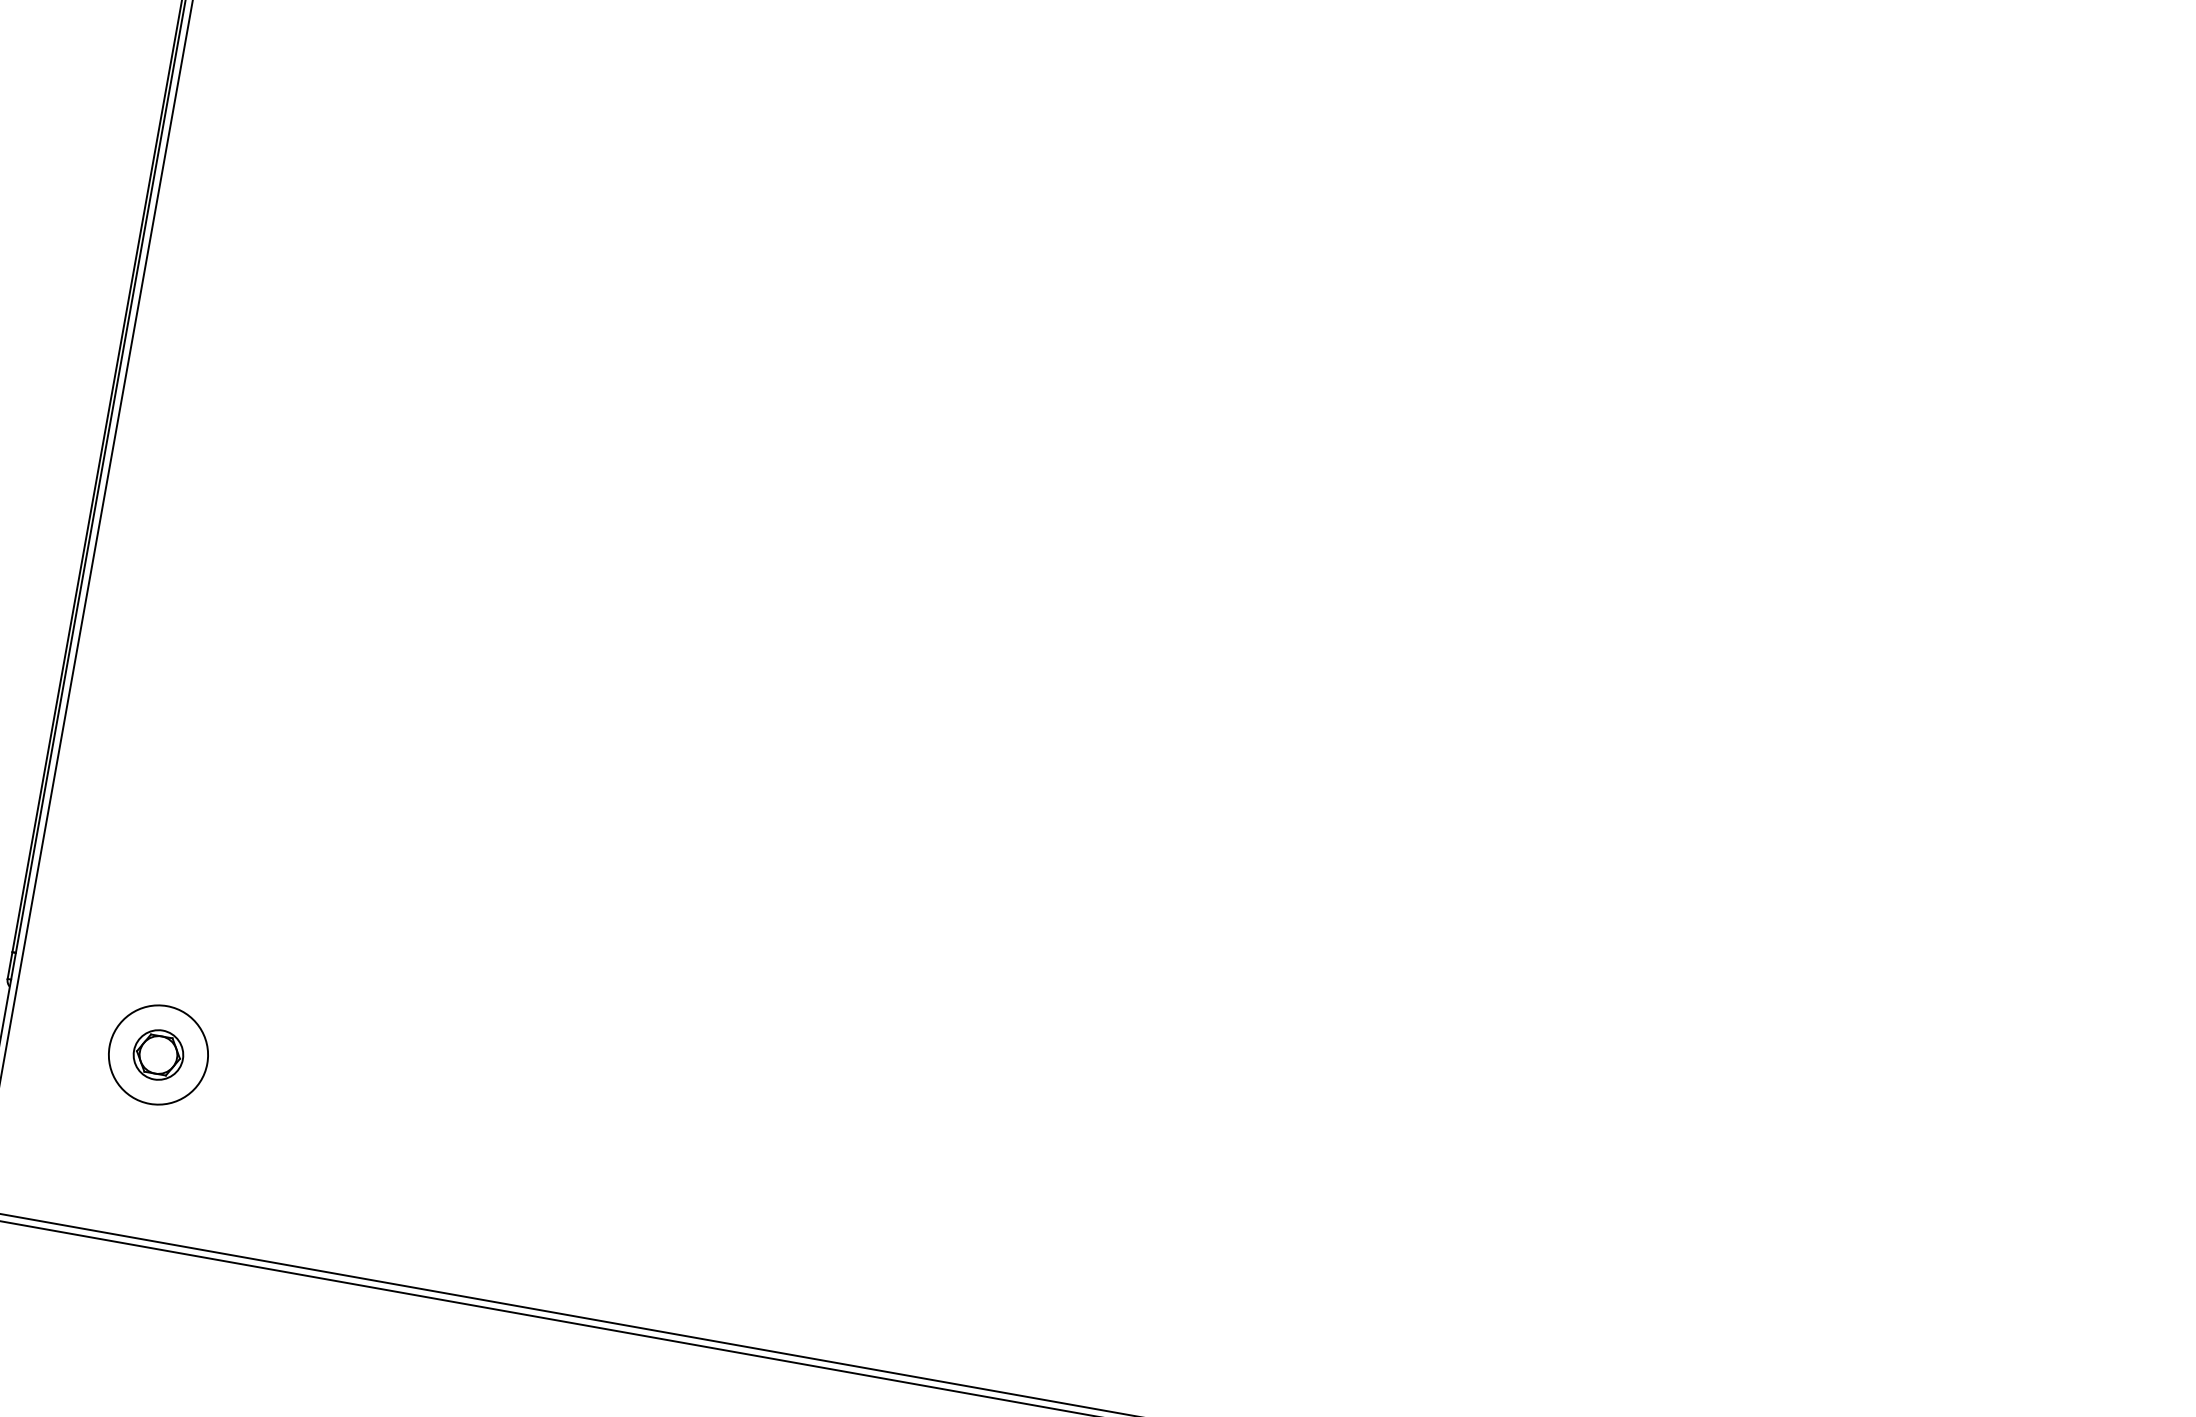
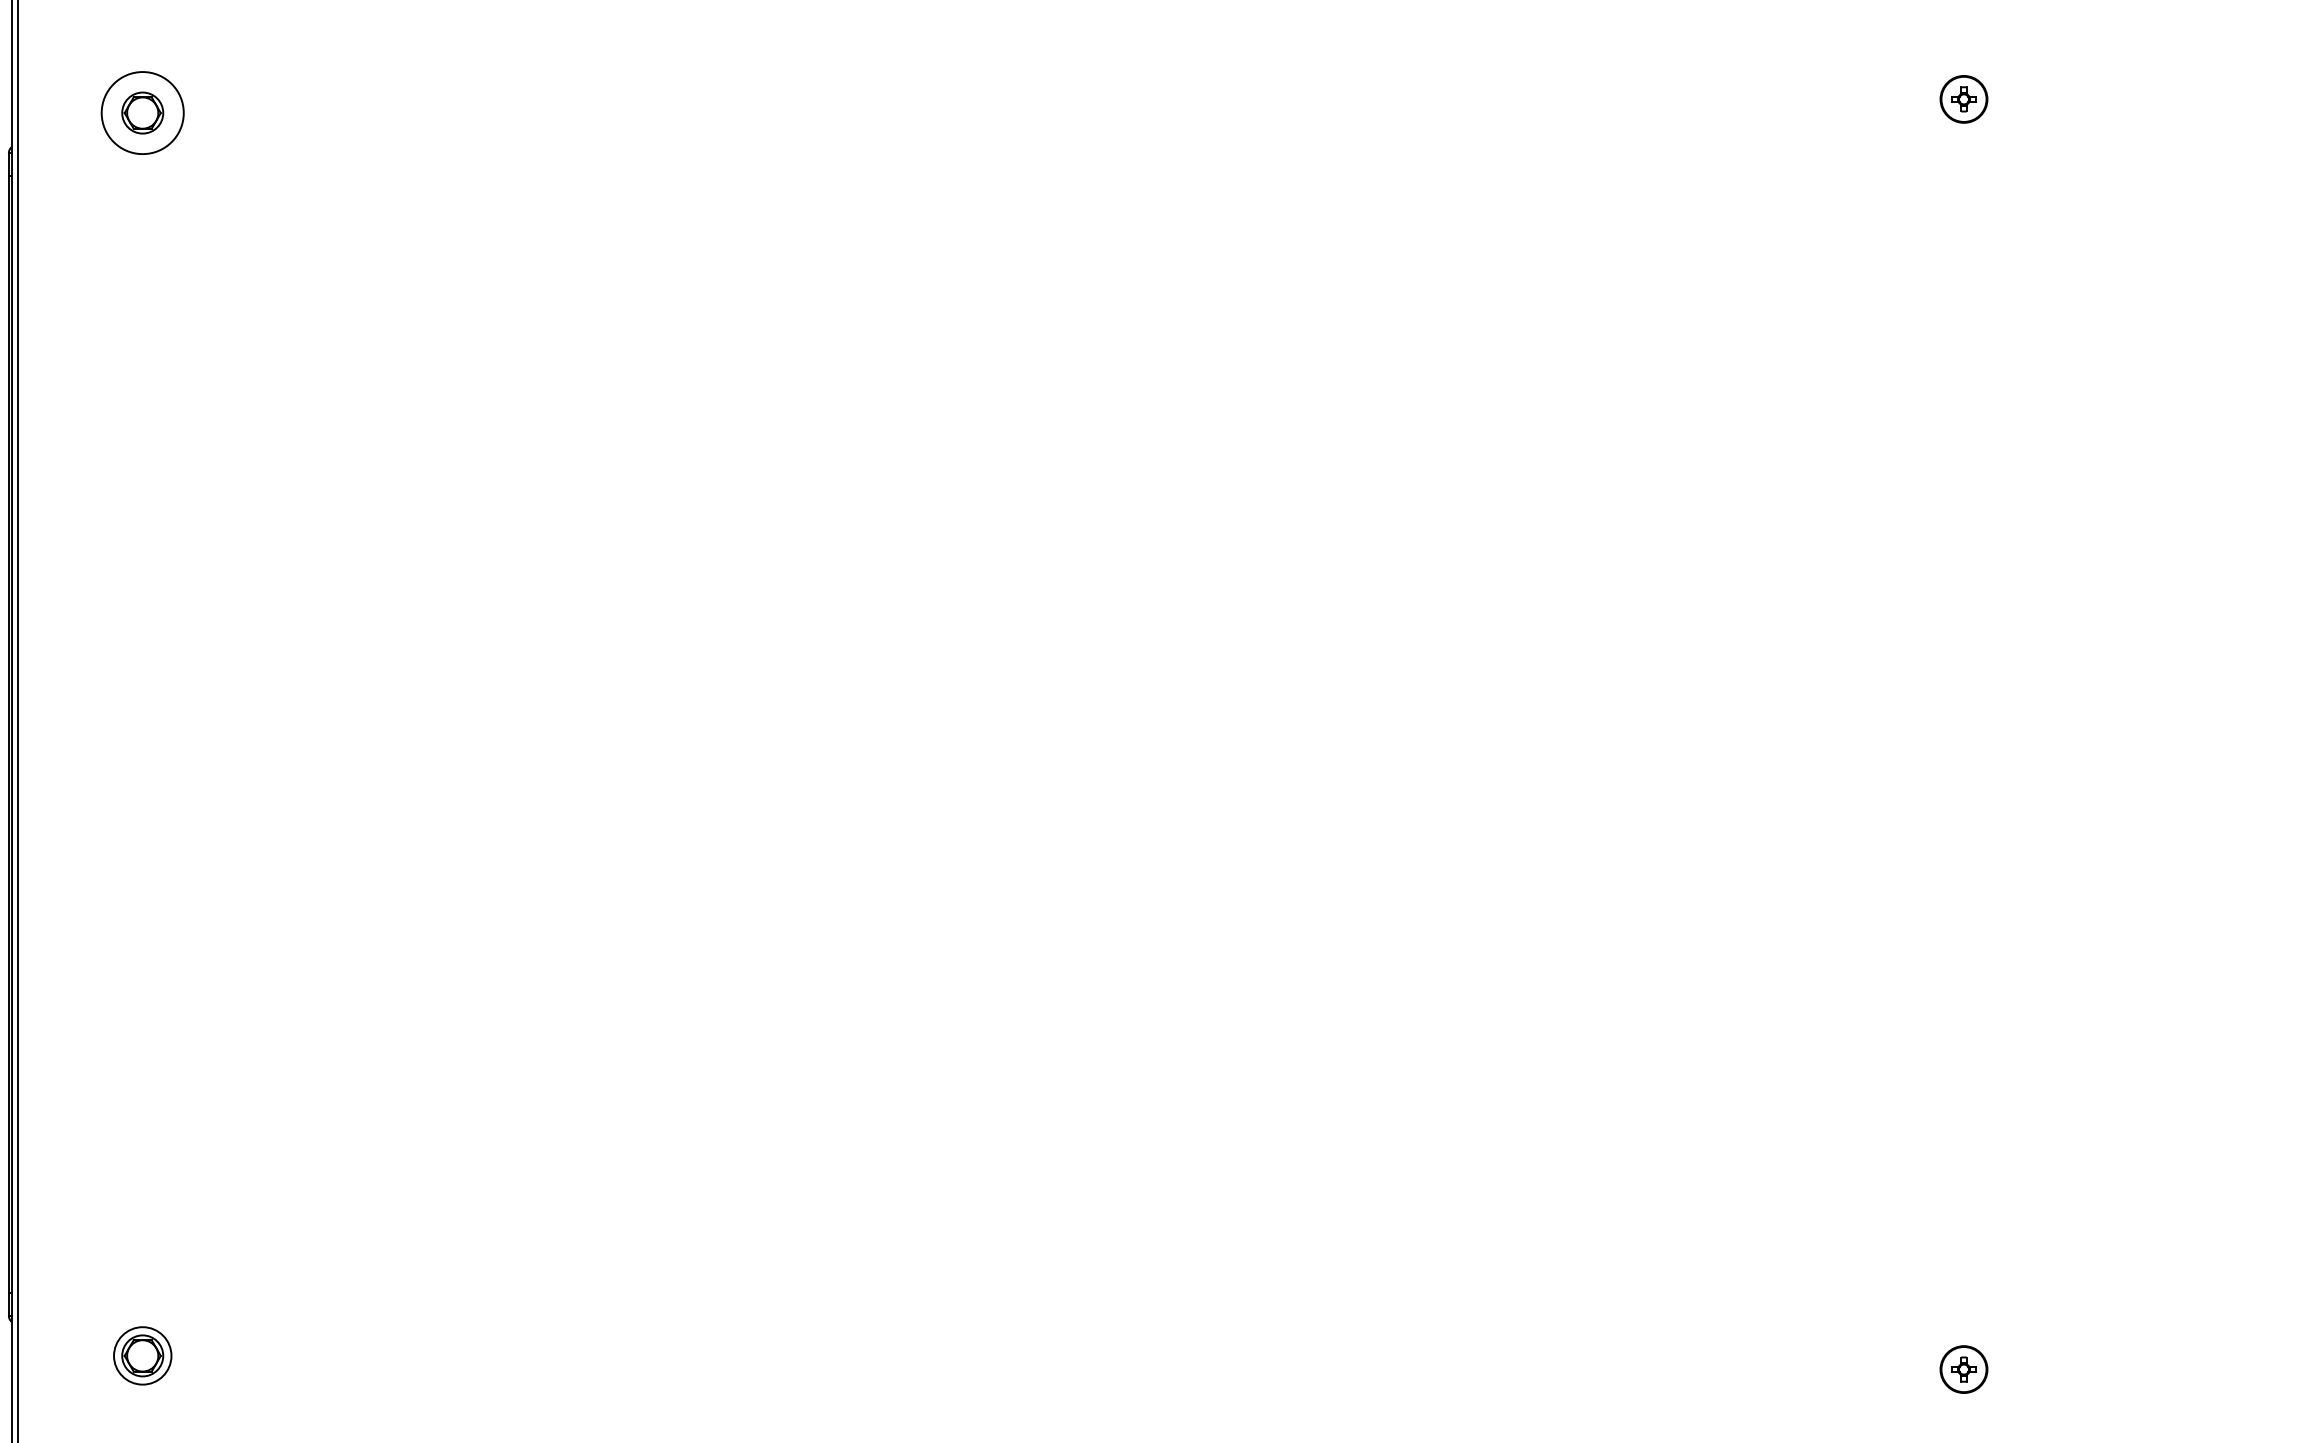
circle: (158, 1054) -> (142, 1355), size x0.7

